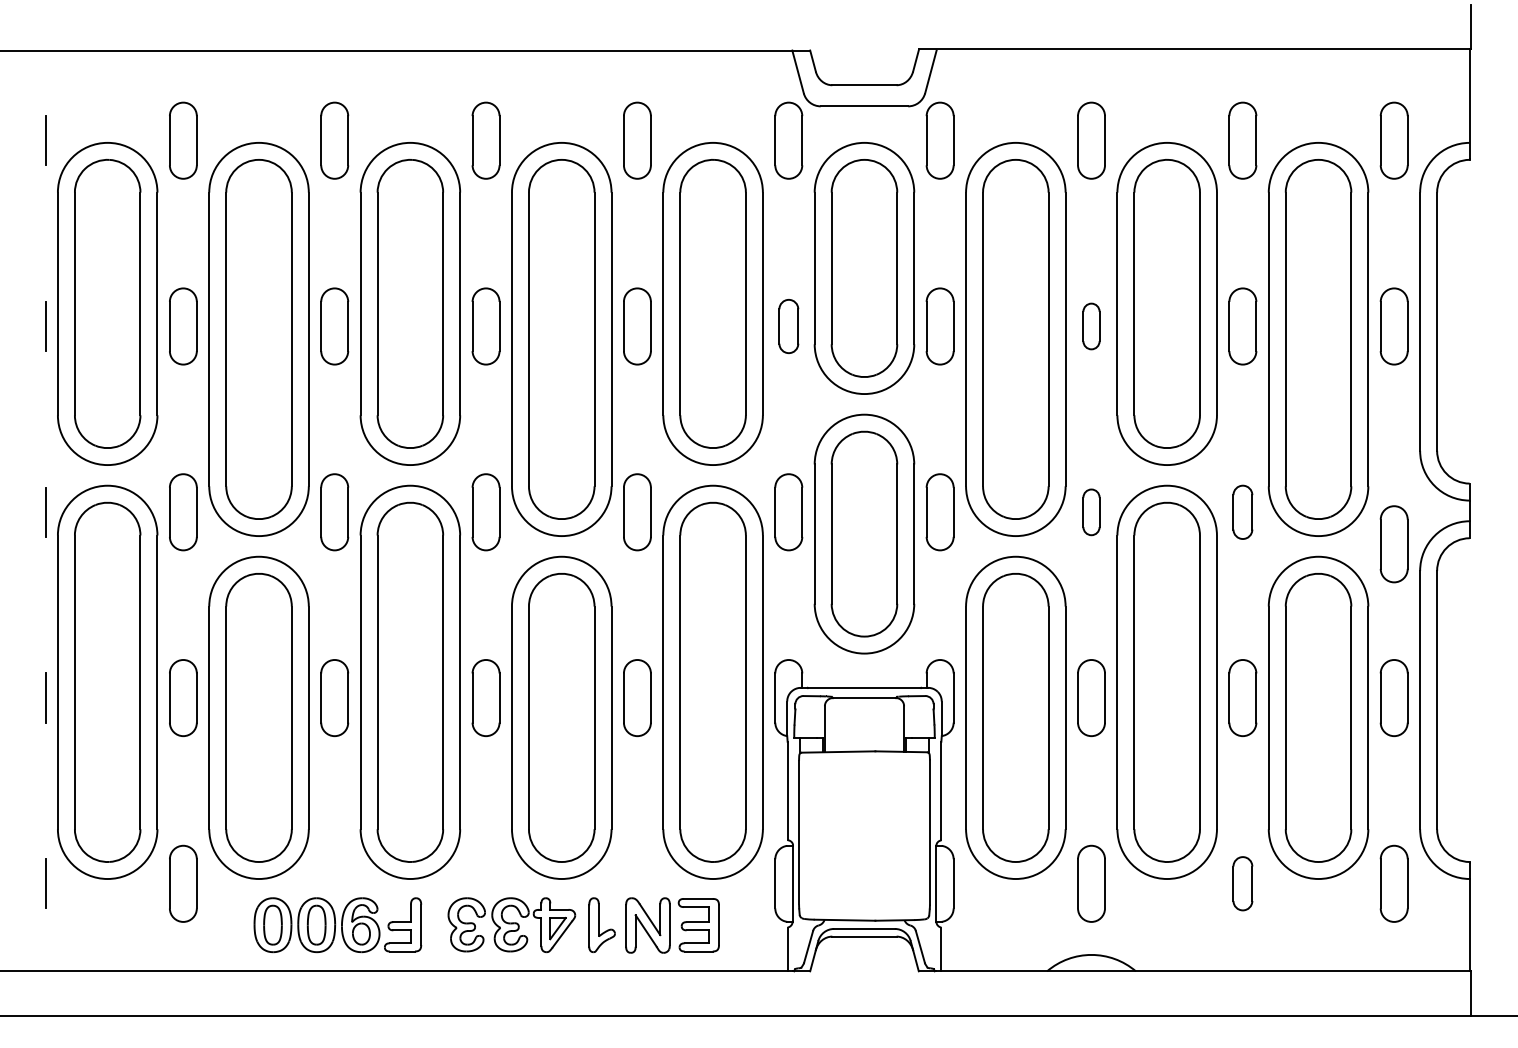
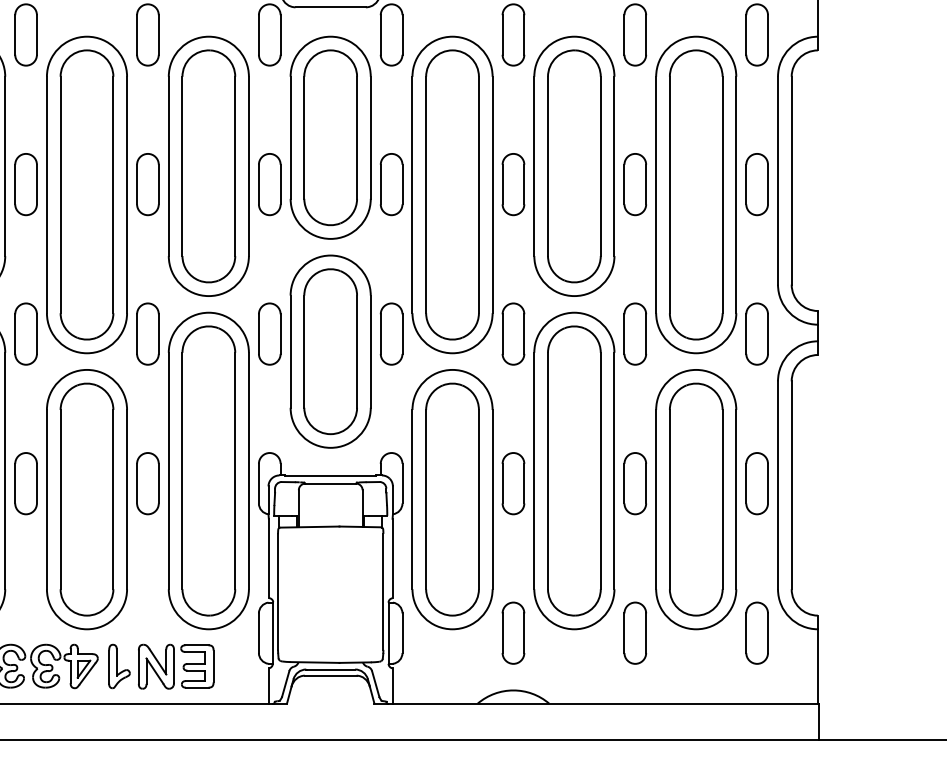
part: (788, 326) -> (269, 184), size x1.43
part: (1091, 326) -> (513, 184), size x1.67
part: (1091, 512) -> (513, 334), size x1.67
part: (1242, 512) -> (635, 334), size x1.43
part: (1393, 544) -> (756, 334), moved
part: (1242, 883) -> (635, 632), size x1.43

